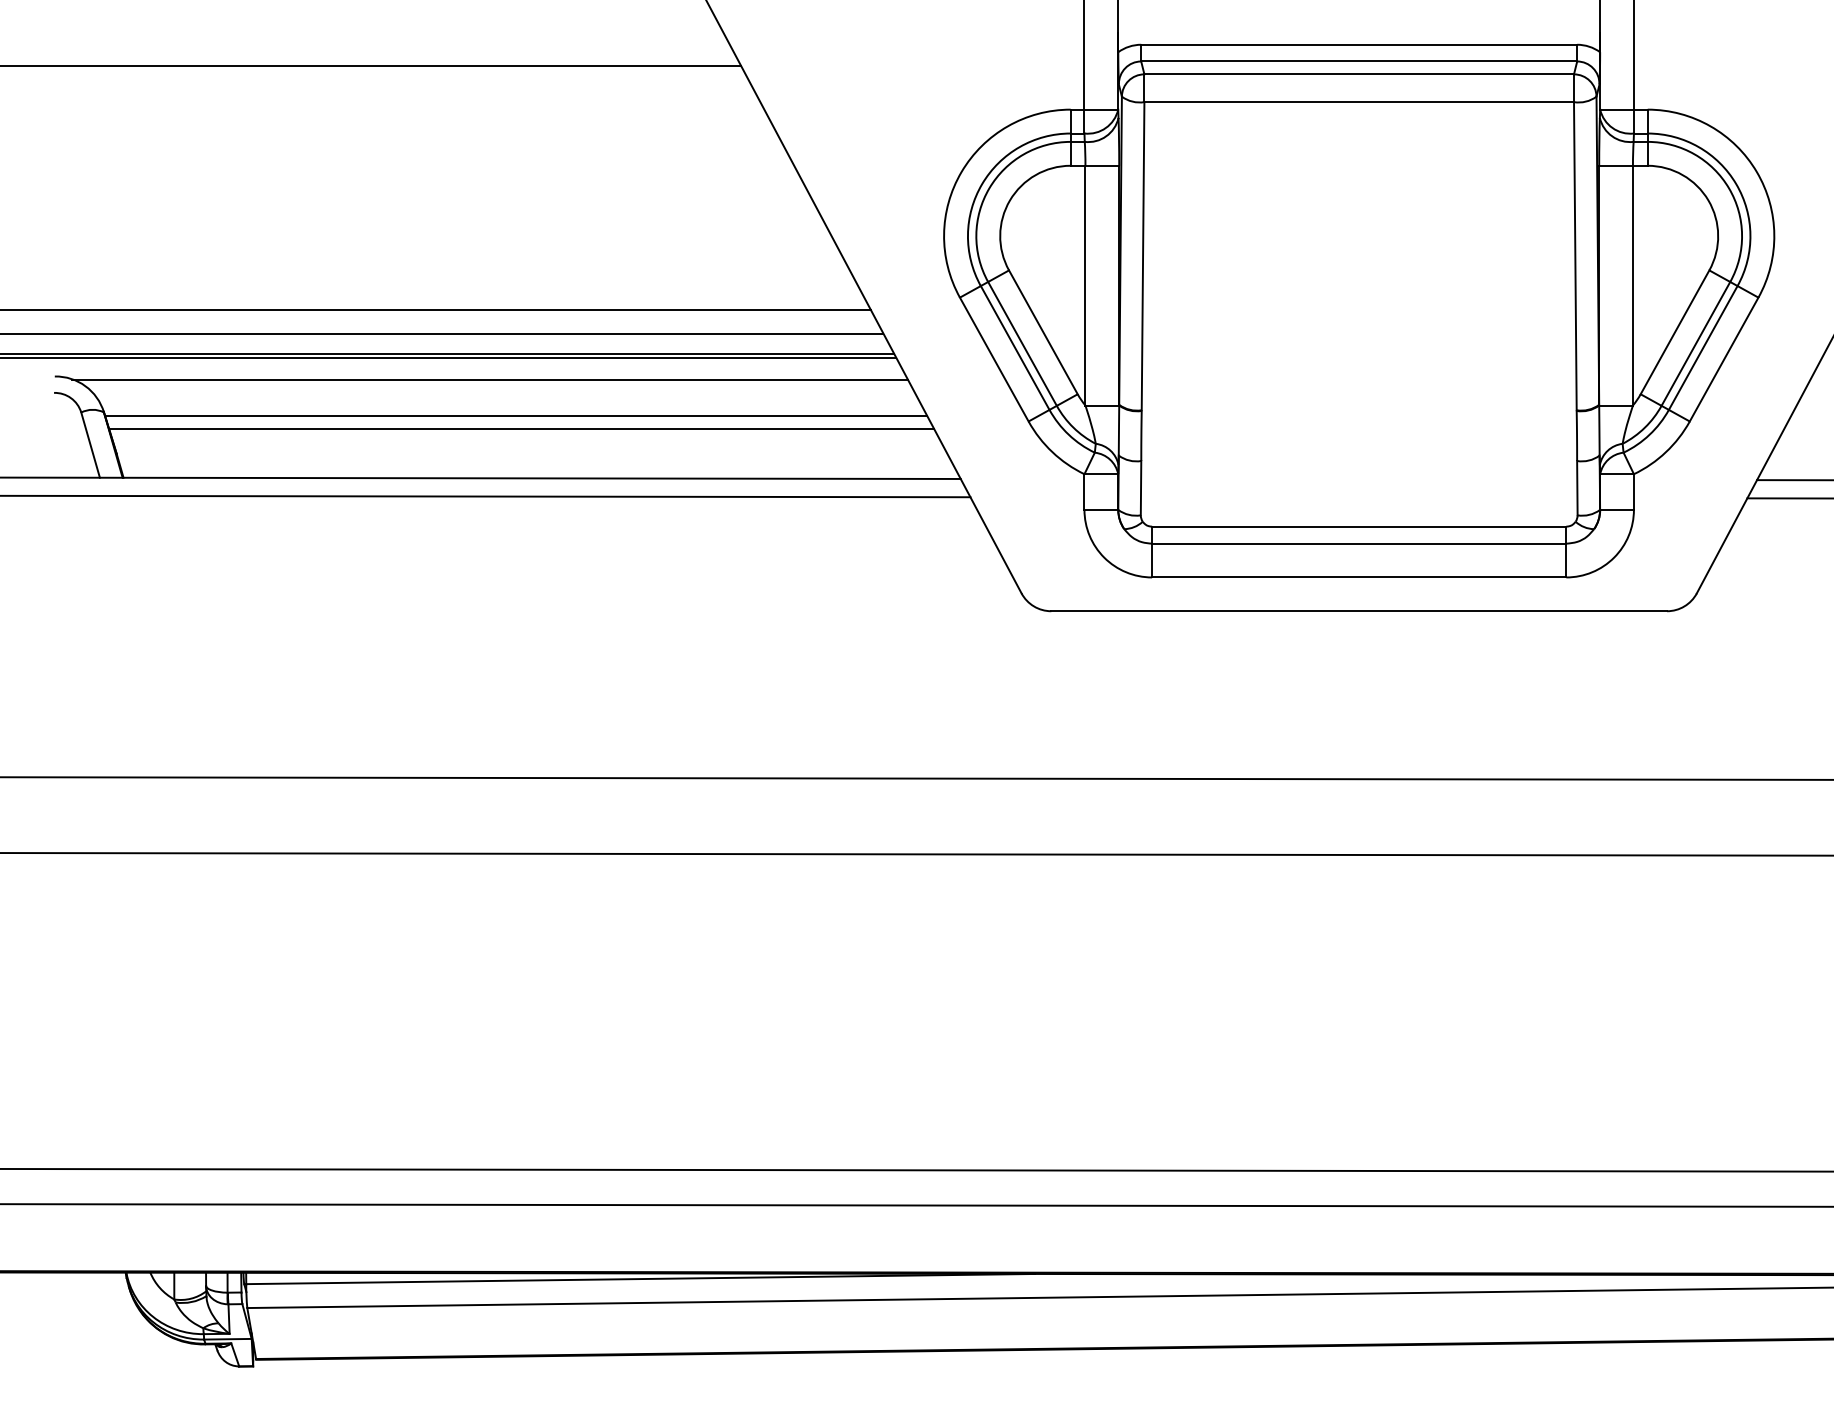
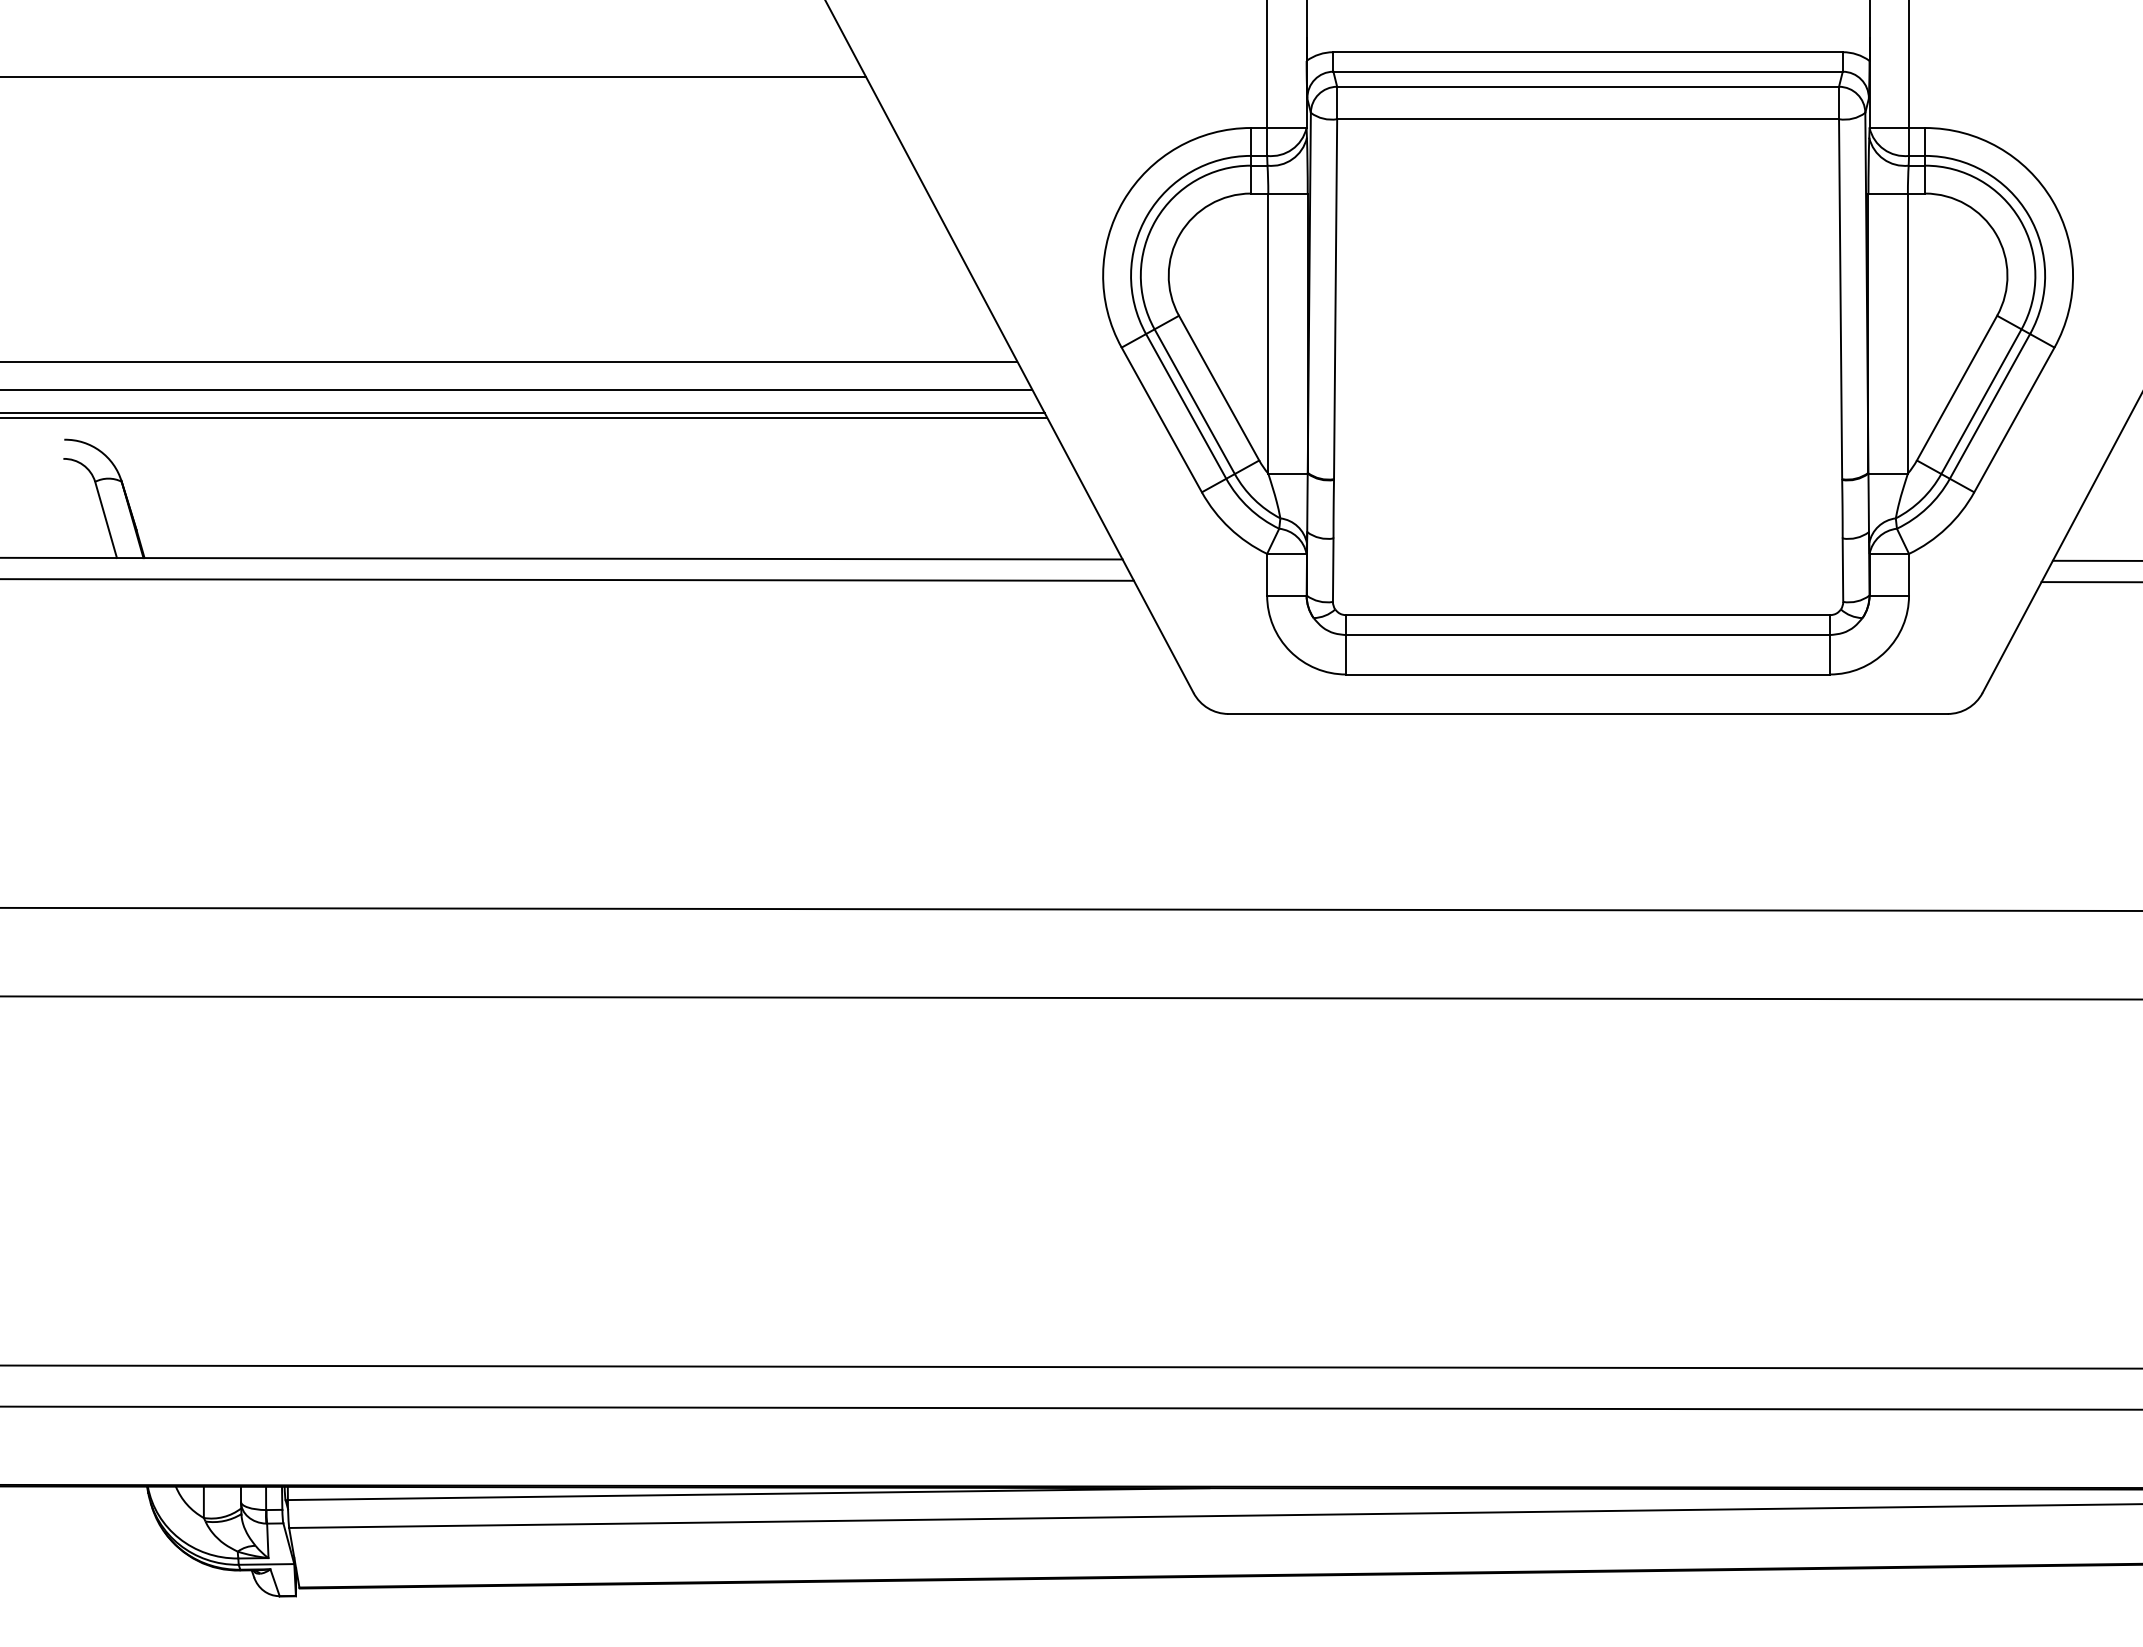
line: (489, 379) -> (572, 443), removed
line: (515, 415) -> (602, 485), removed
line: (521, 429) -> (609, 501), removed

